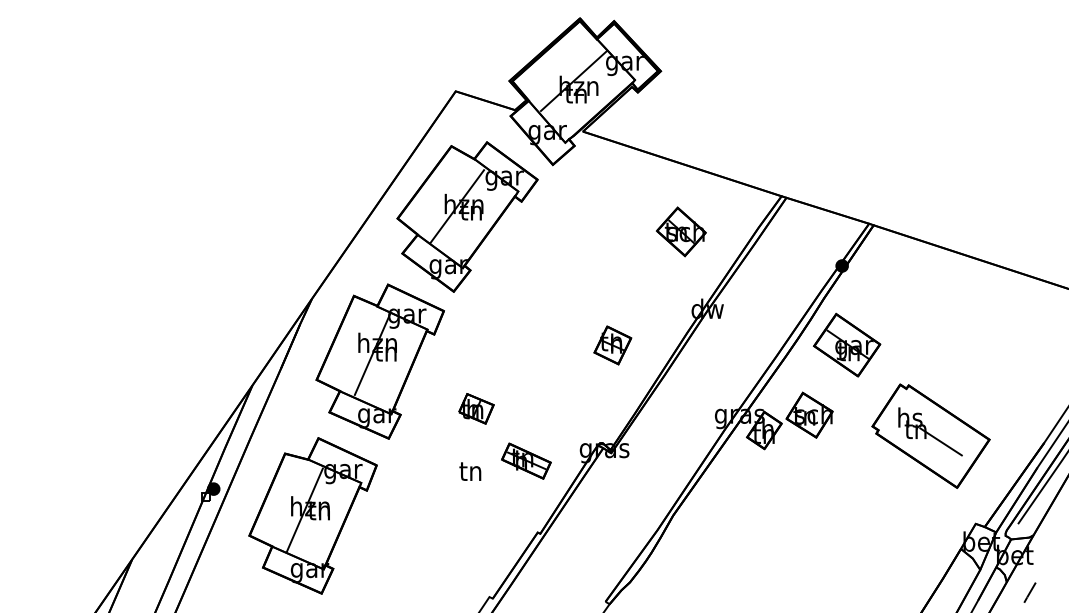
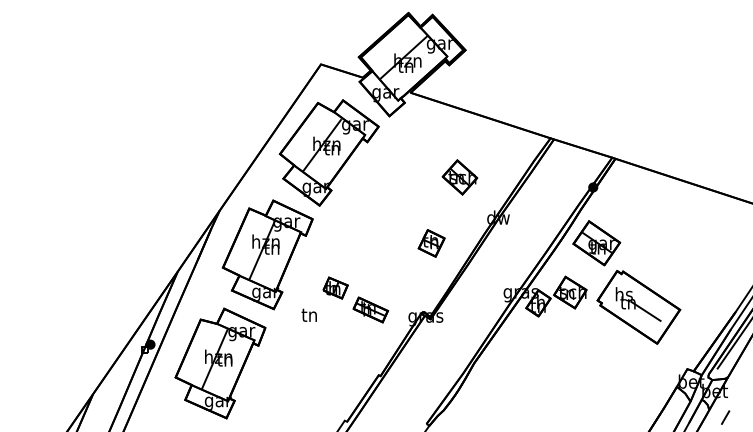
part: (680, 231) -> (459, 177), moved
part: (930, 436) -> (638, 307), moved
part: (525, 460) -> (370, 309), moved
text: (469, 470) -> (308, 314), moved

